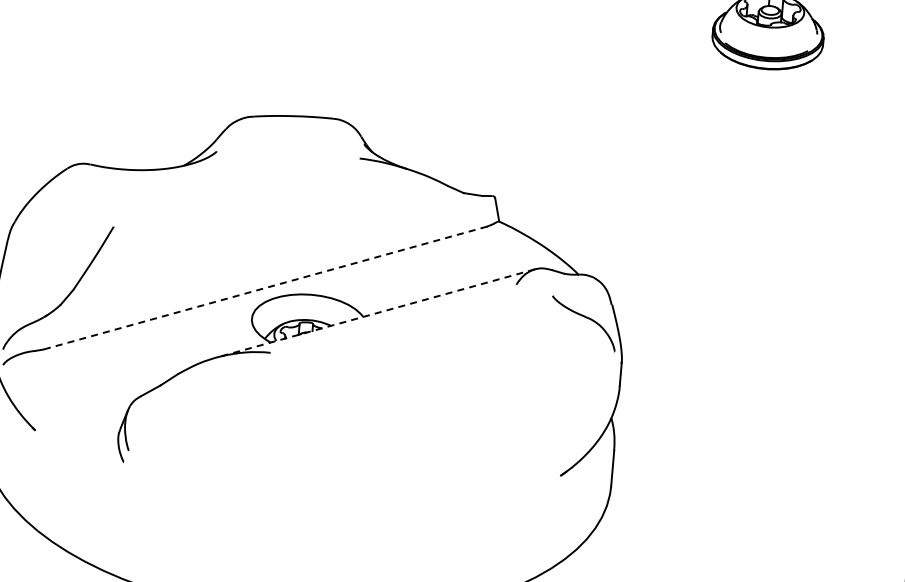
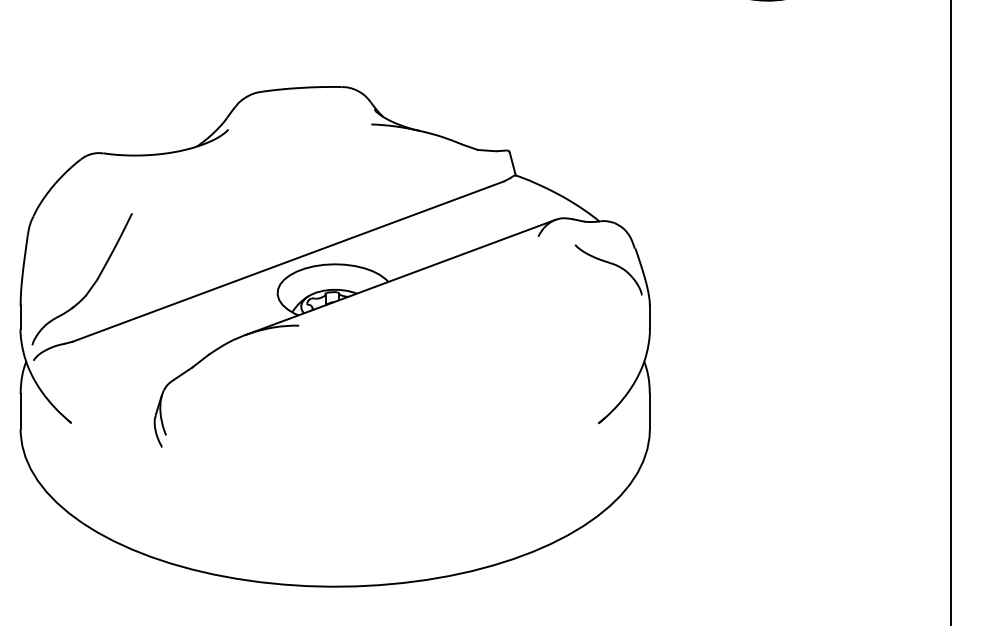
line: (264, 287) -> (287, 261), dashed -> solid
line: (375, 313) -> (400, 277), dashed -> solid

